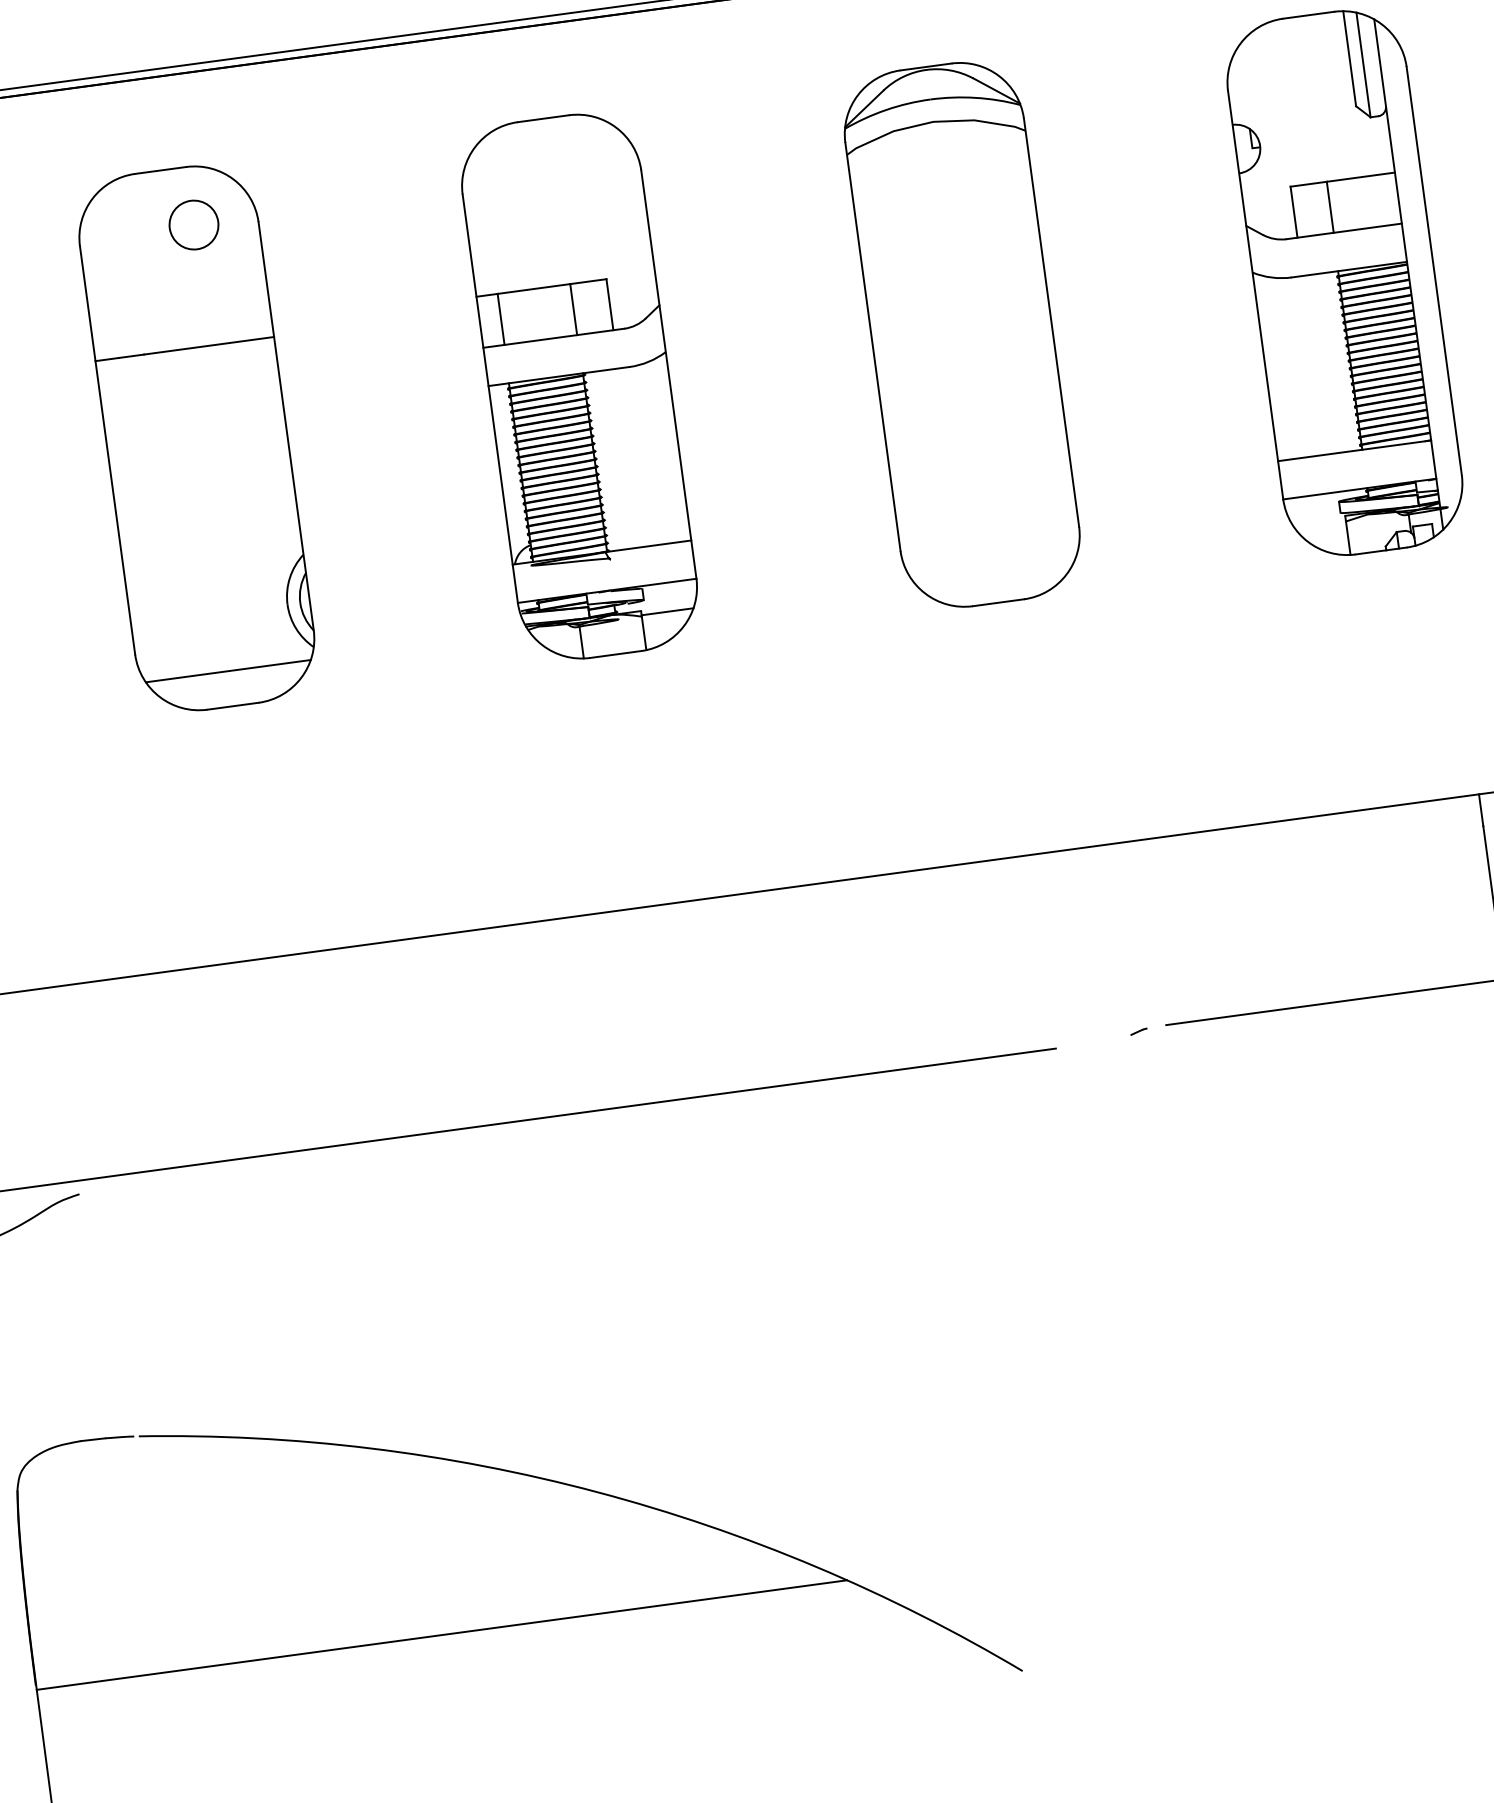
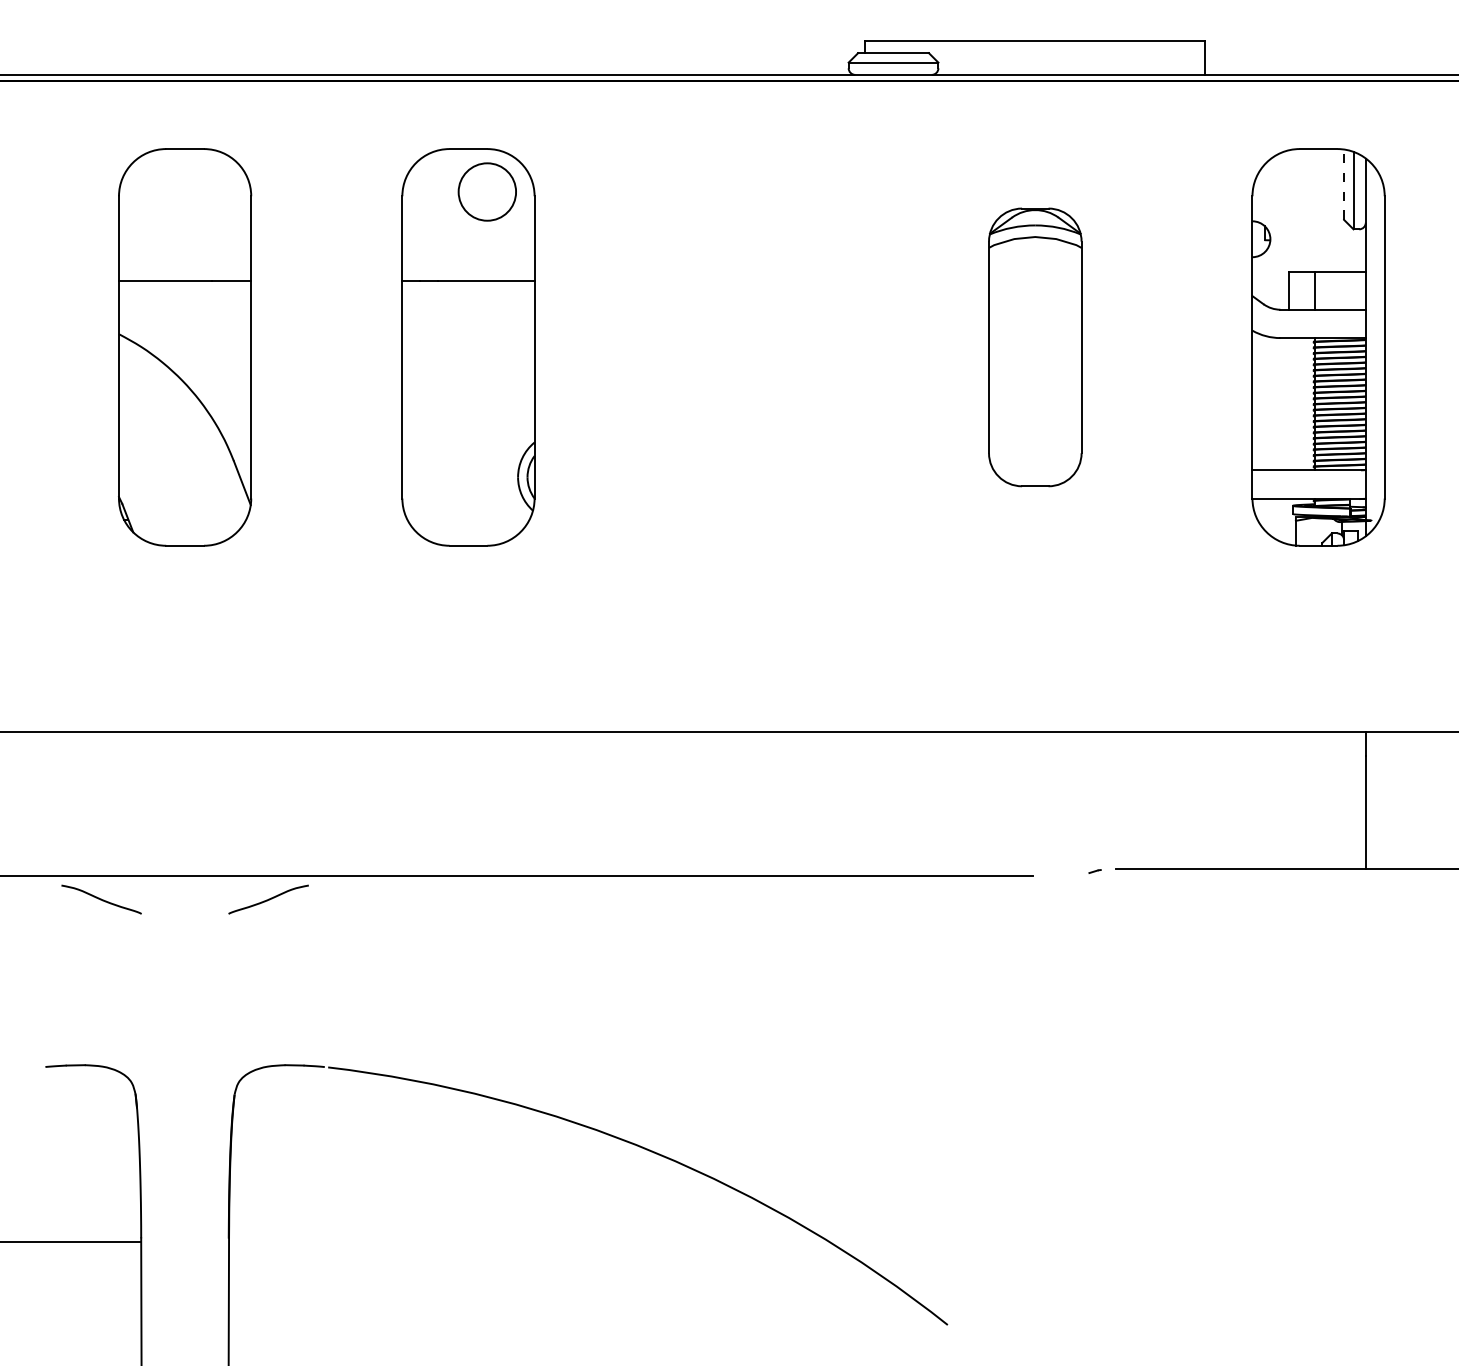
line: (1350, 58) -> (1344, 184), solid -> dashed
circle: (194, 224) -> (487, 191), size x1.6
part: (962, 334) -> (1035, 347), size x0.7
part: (579, 386) -> (751, 347), removed
line: (228, 670) -> (468, 519), removed
line: (442, 1634) -> (529, 1241), removed

